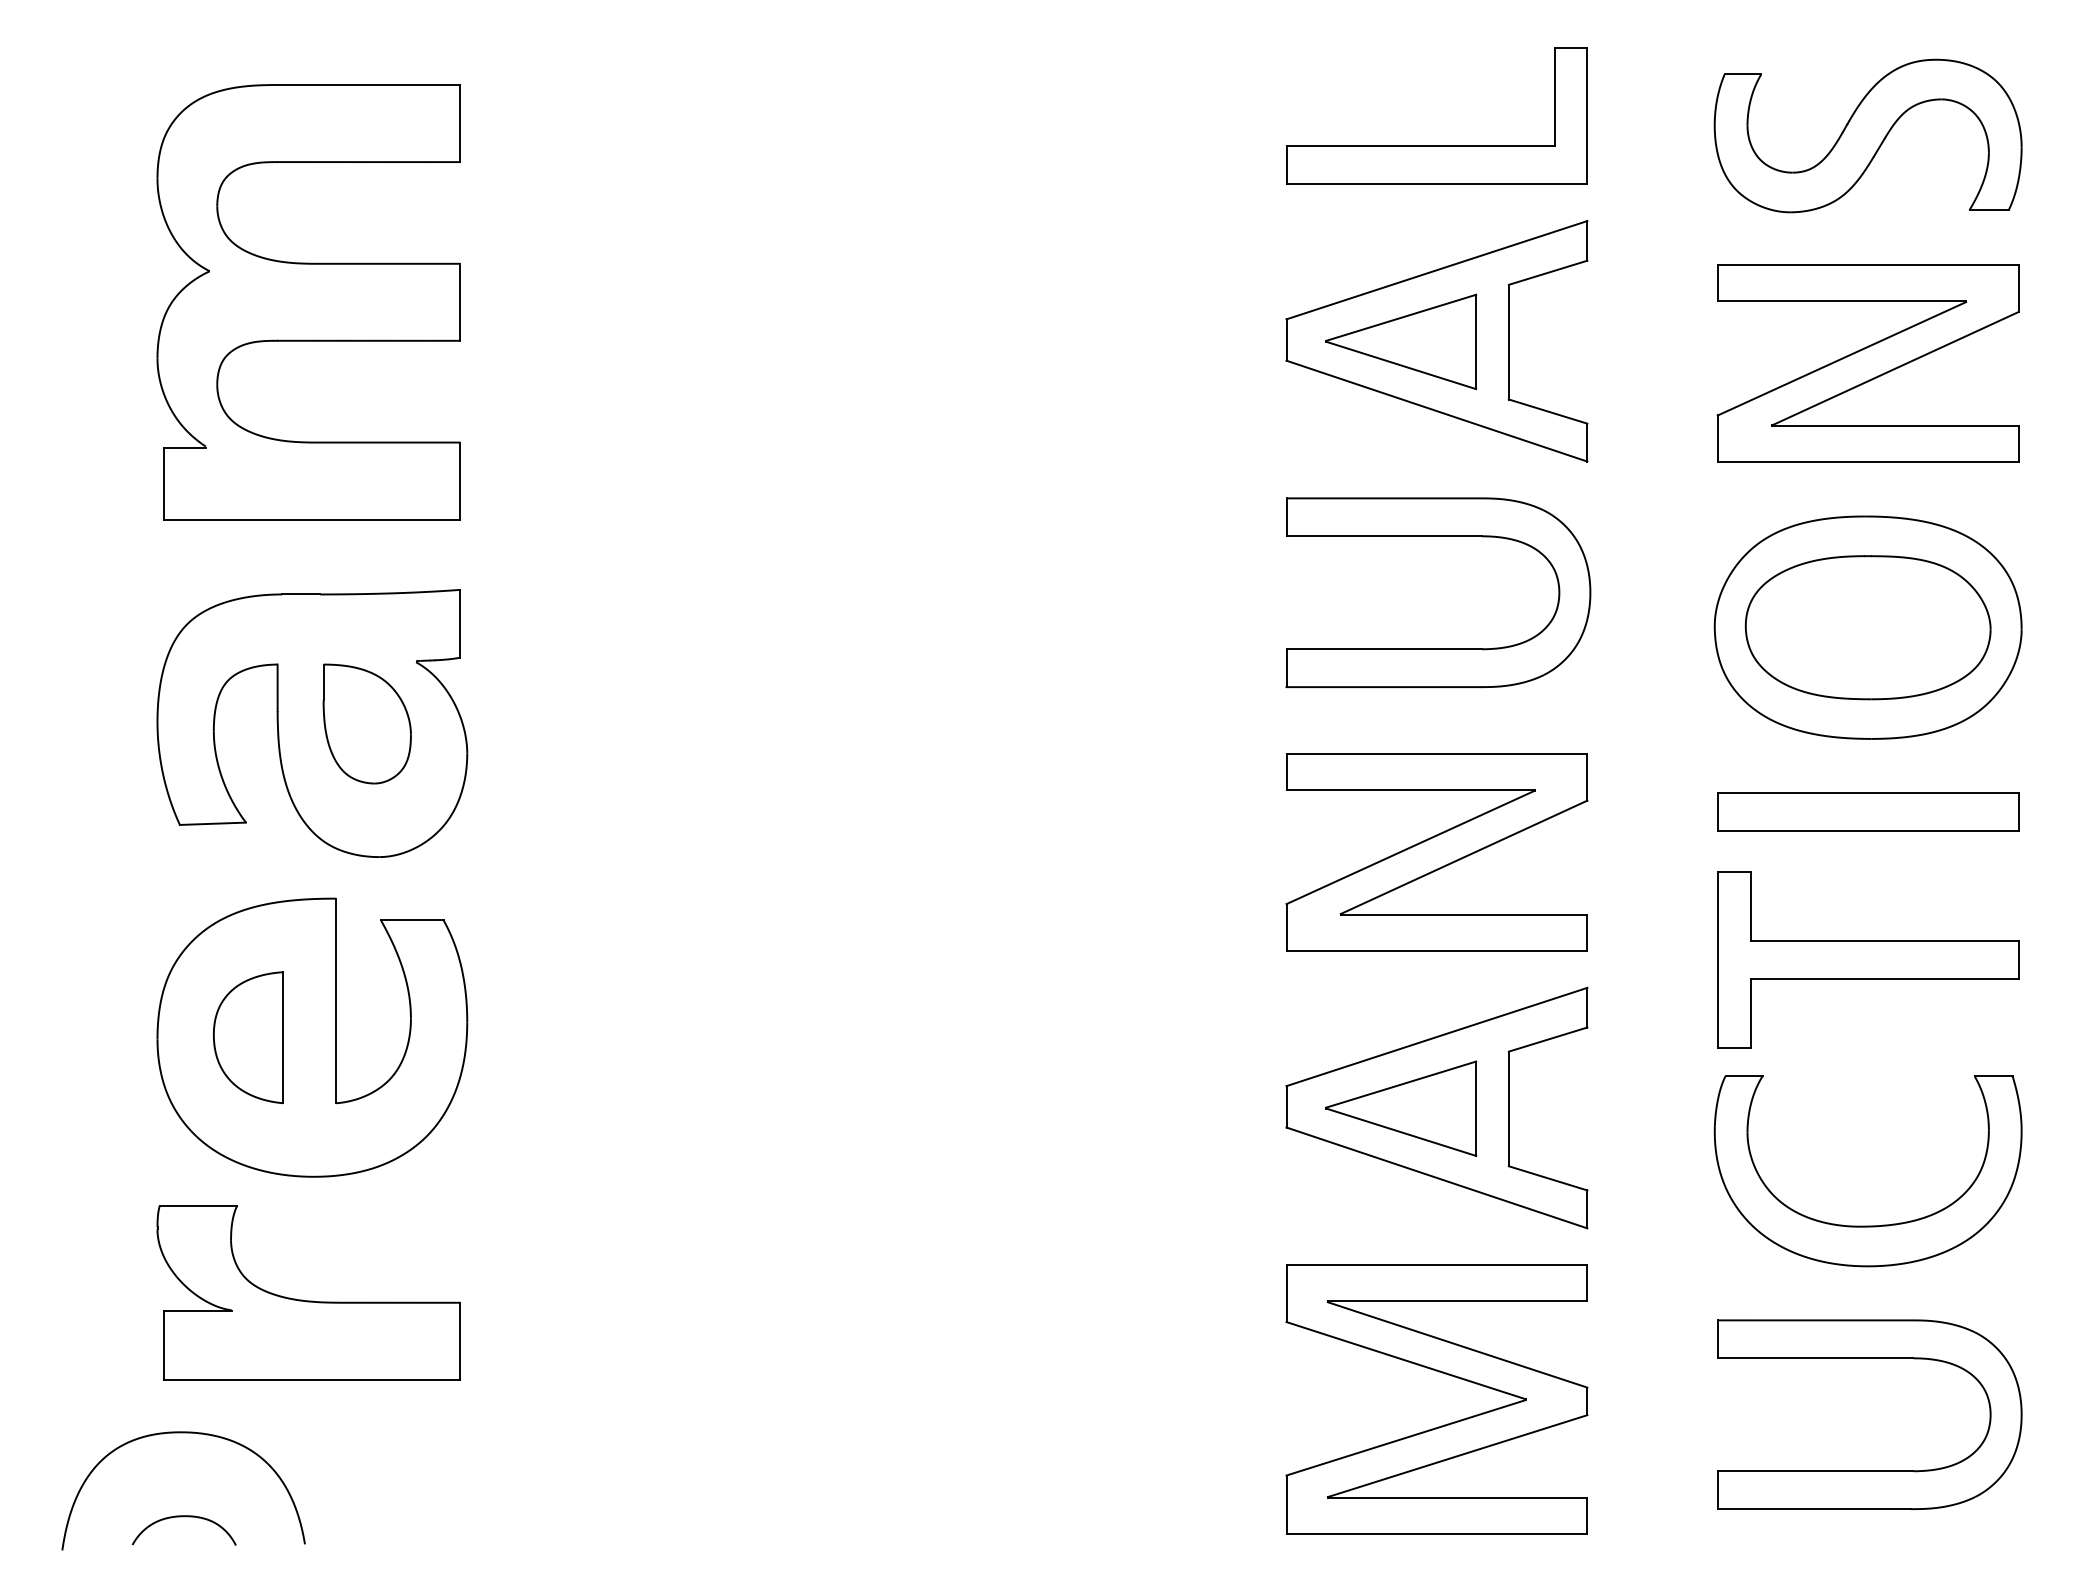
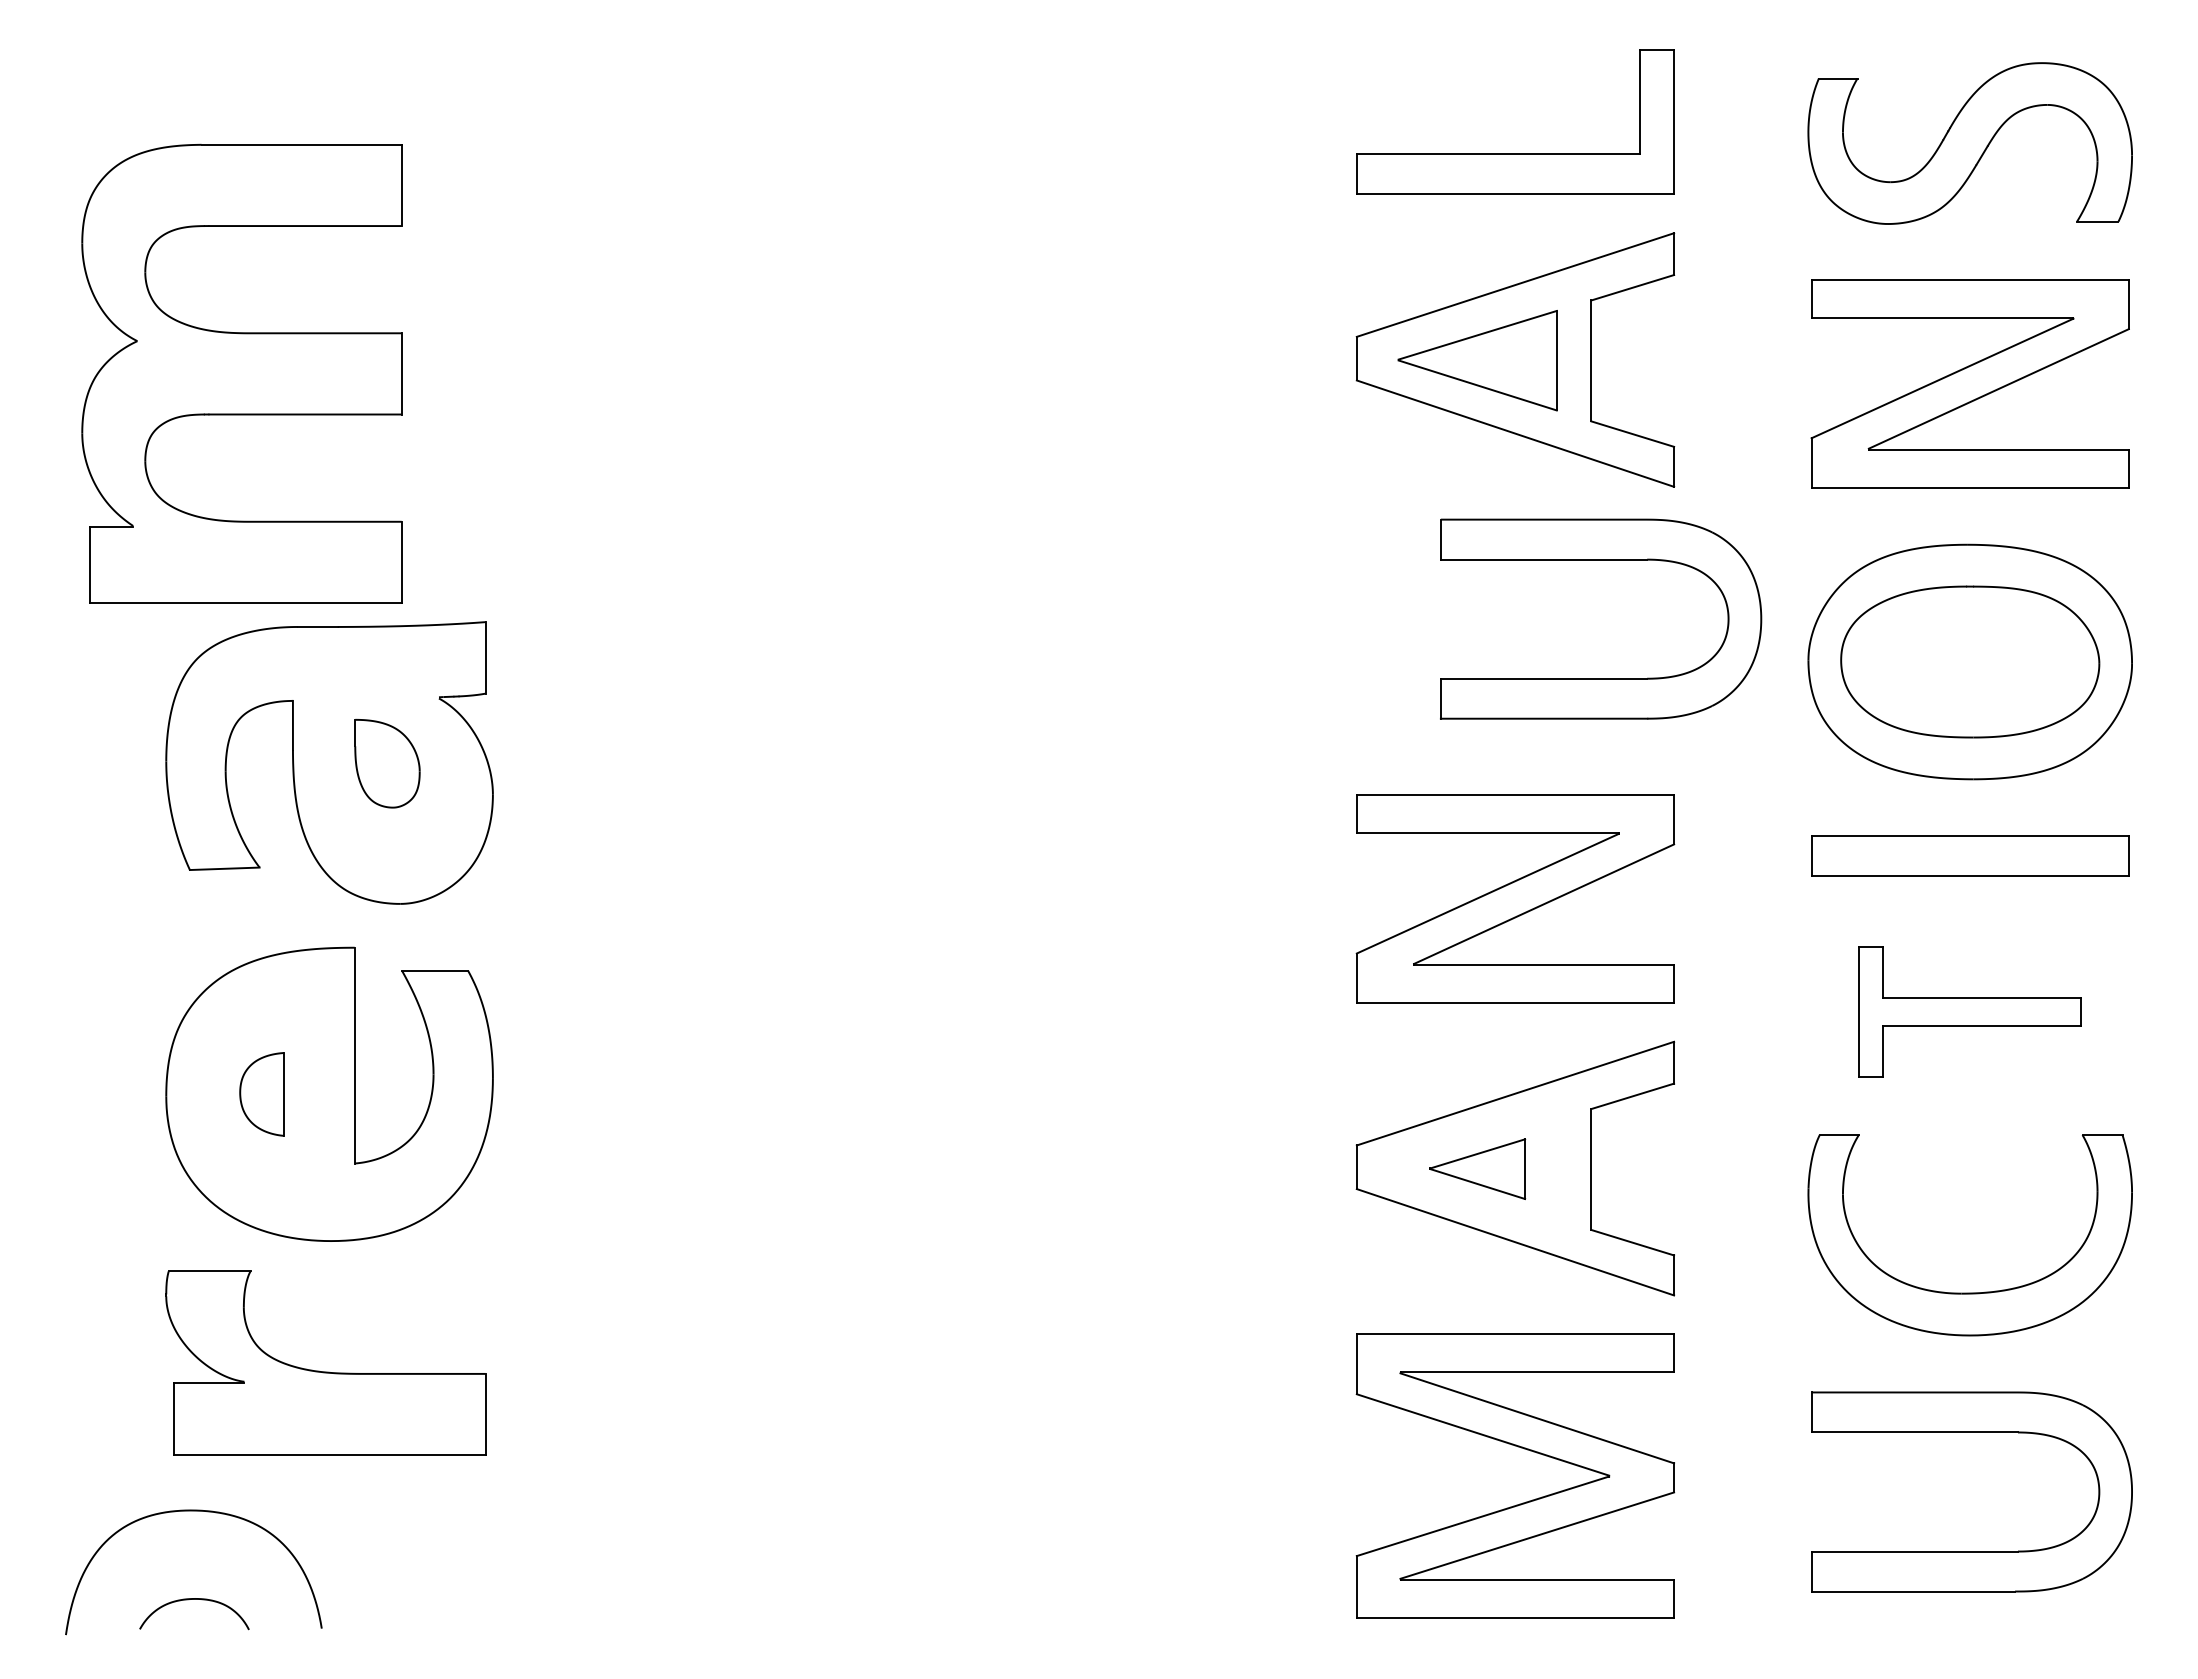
part: (308, 301) -> (241, 373), moved
part: (1438, 537) -> (1601, 560), moved
part: (367, 723) -> (387, 763), size x0.7
part: (1868, 959) -> (1970, 1011), size x0.7
part: (247, 1037) -> (261, 1094), size x0.6
part: (1400, 1107) -> (1477, 1168), size x0.6

